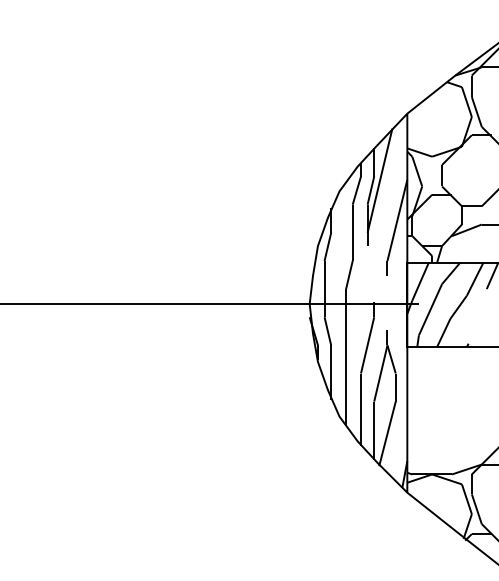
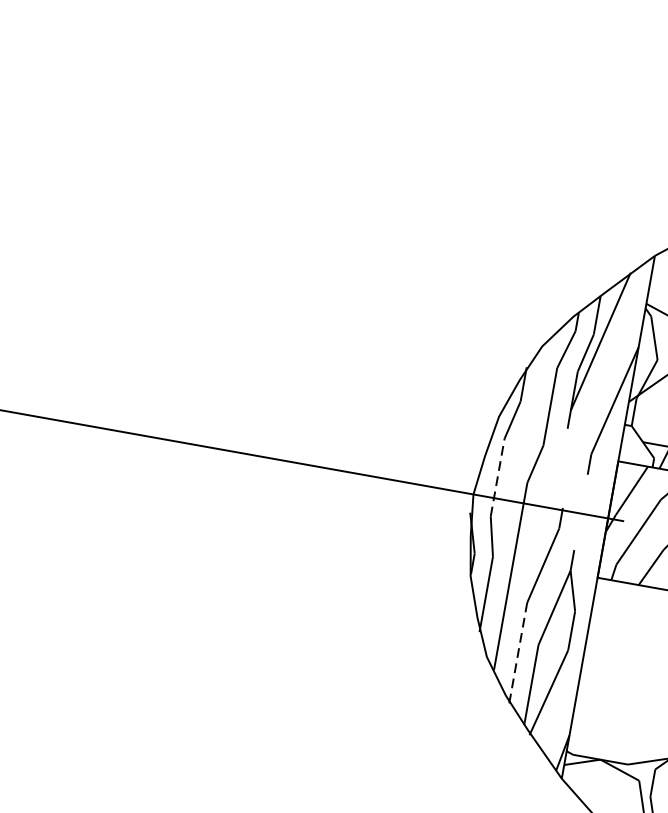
line: (324, 288) -> (497, 476), solid -> dashed
line: (360, 409) -> (517, 652), solid -> dashed

